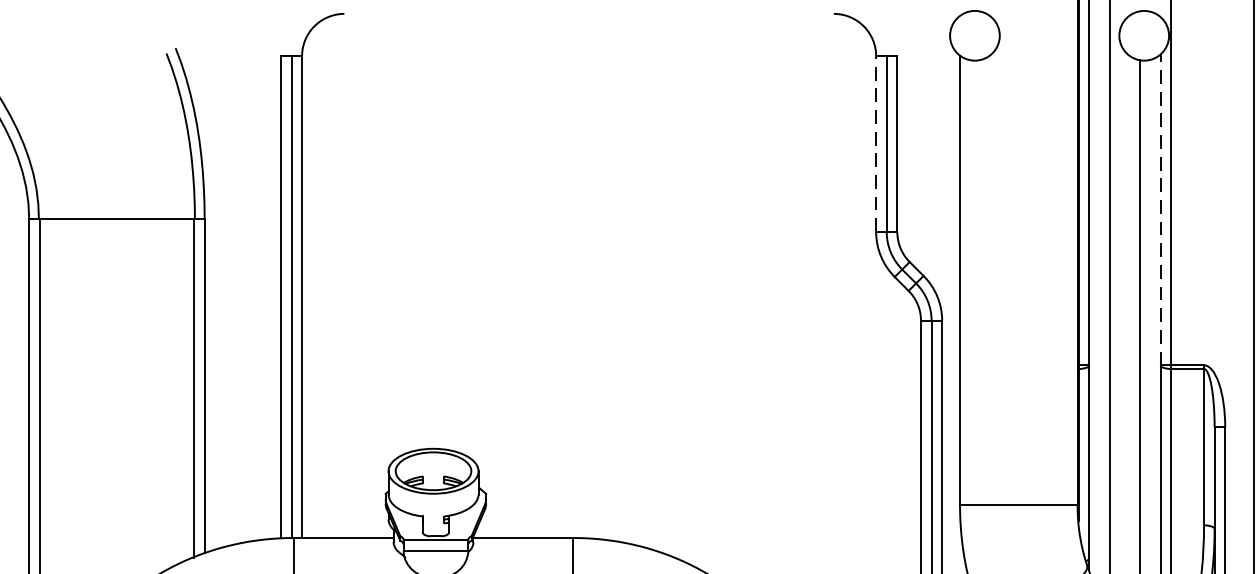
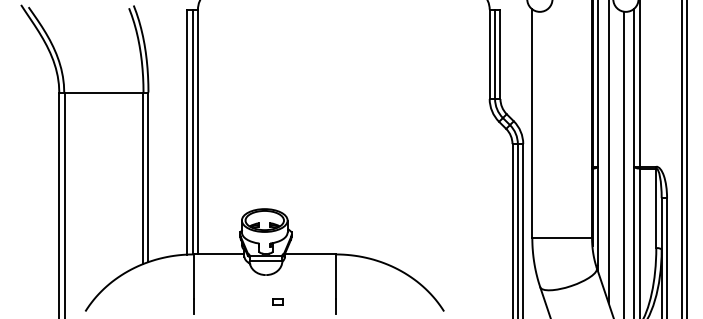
line: (875, 144) -> (489, 54), dashed -> solid
line: (1161, 209) -> (634, 87), dashed -> solid

